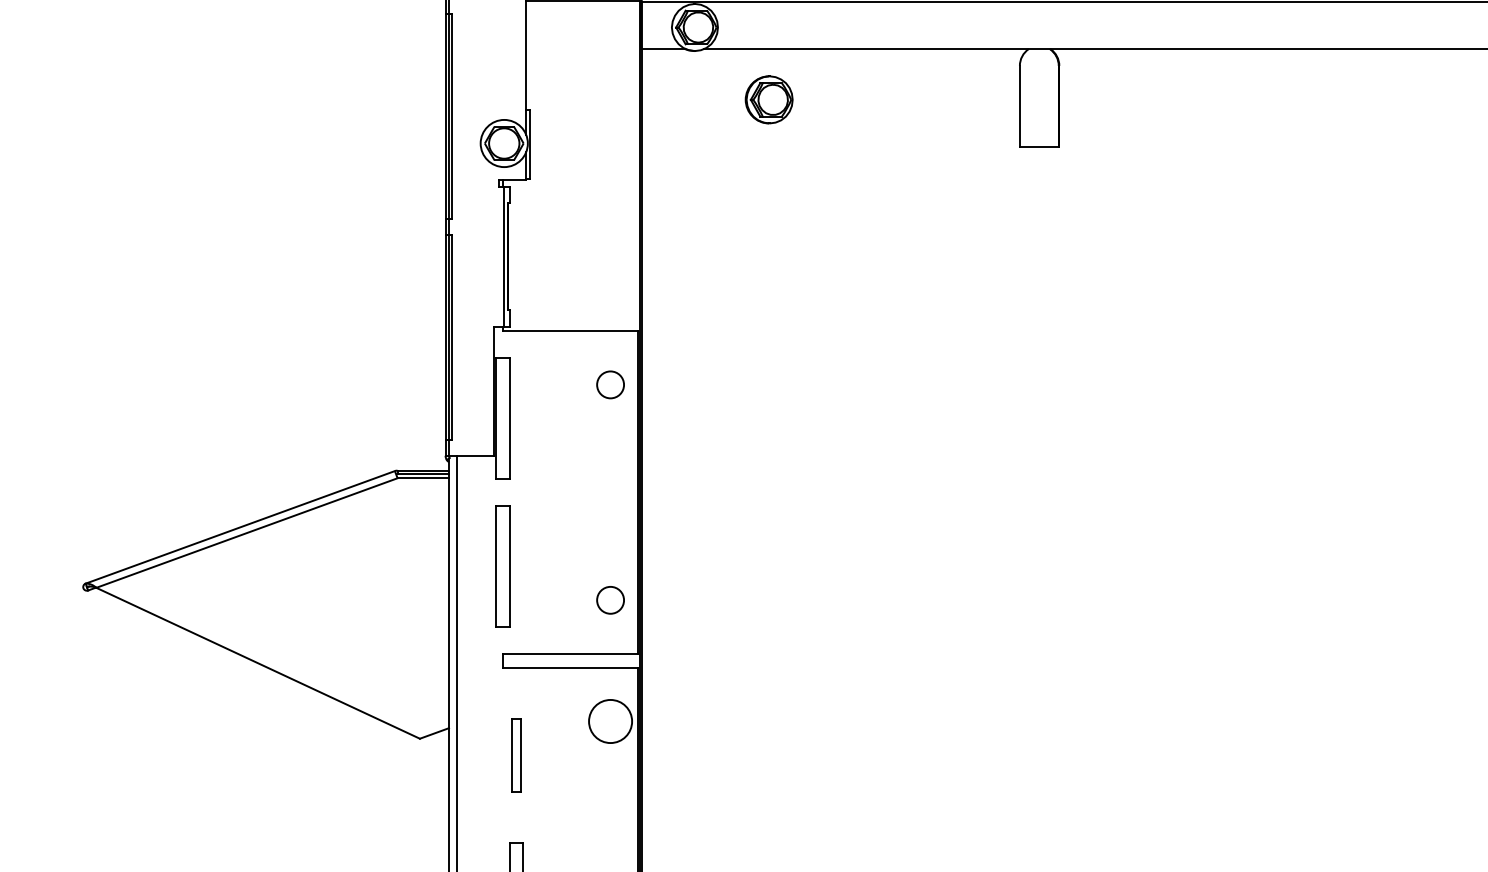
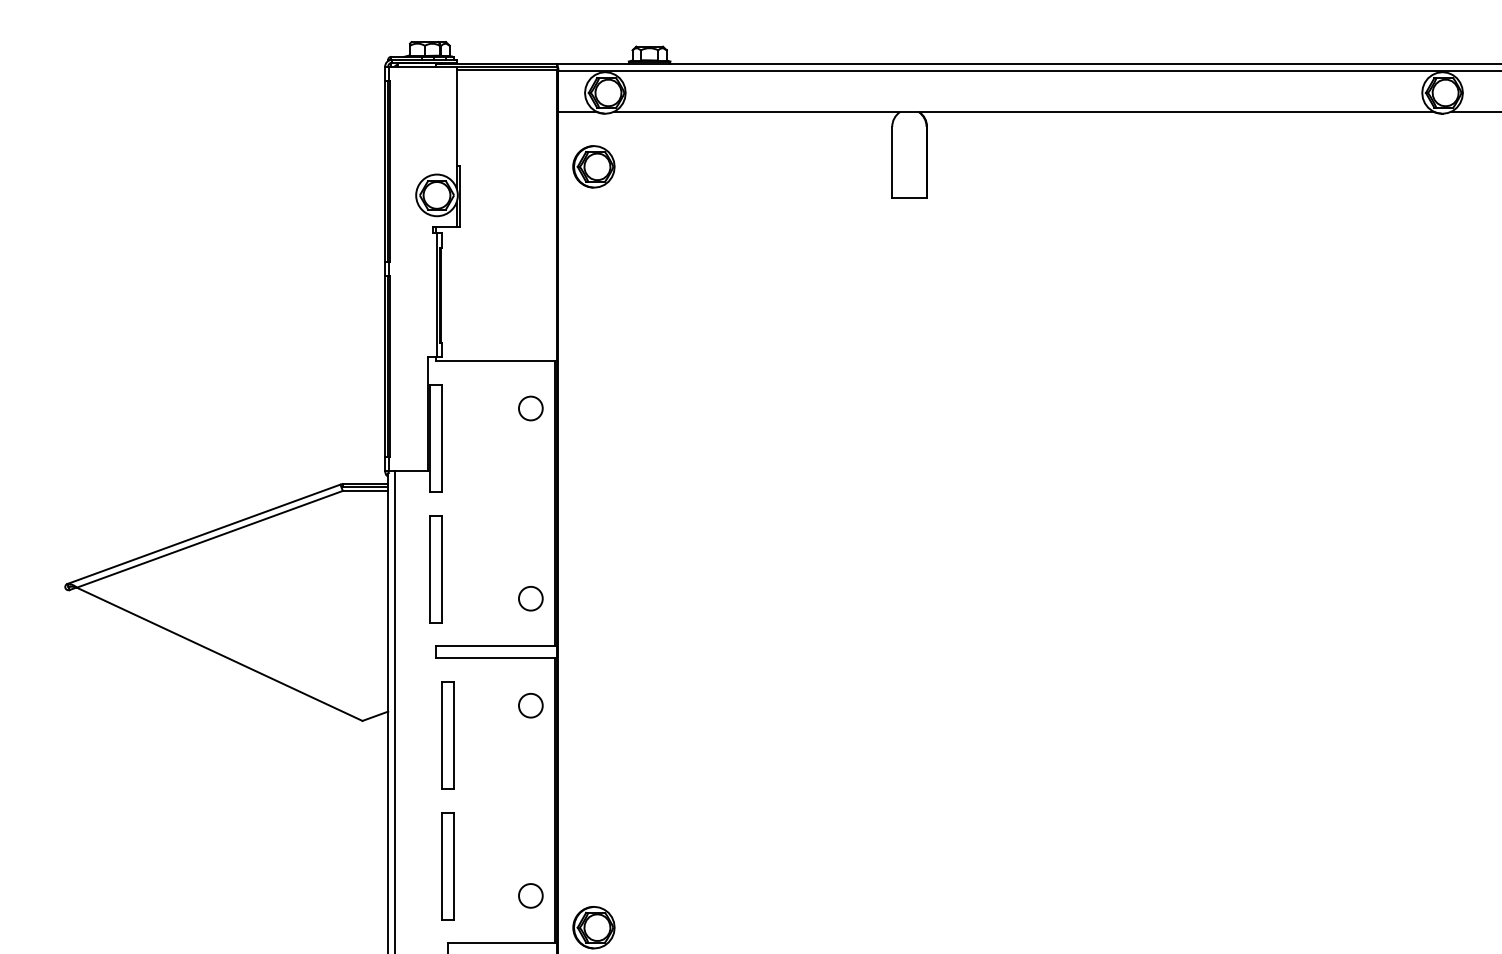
part: (768, 99) -> (593, 166), moved
circle: (610, 721) -> (530, 705), size x0.62
part: (516, 755) -> (447, 735), size x1.67

